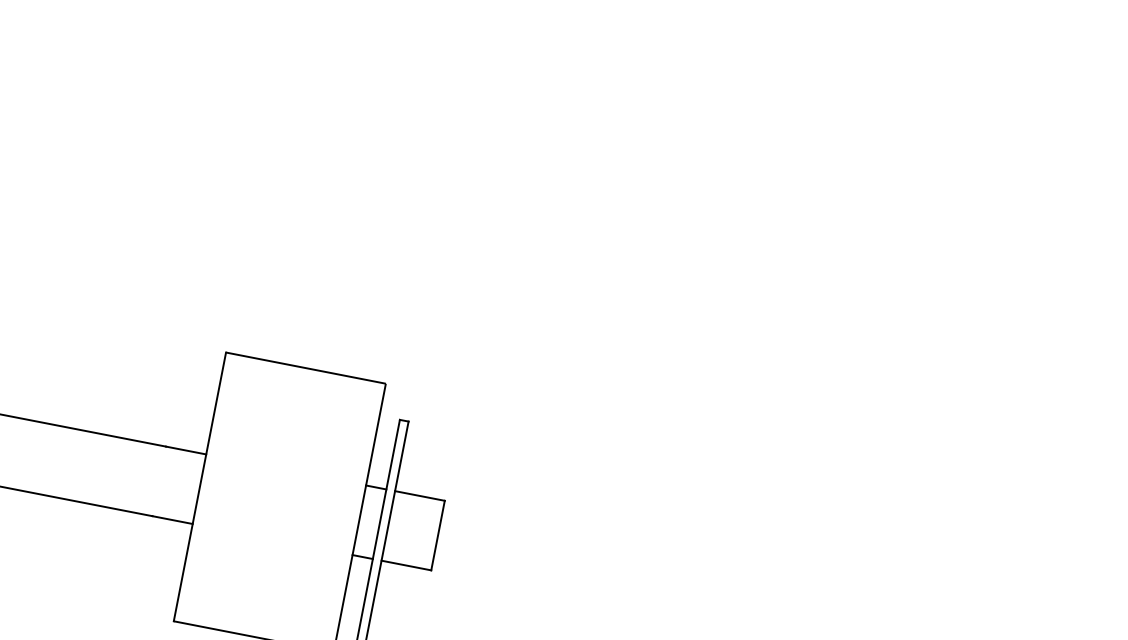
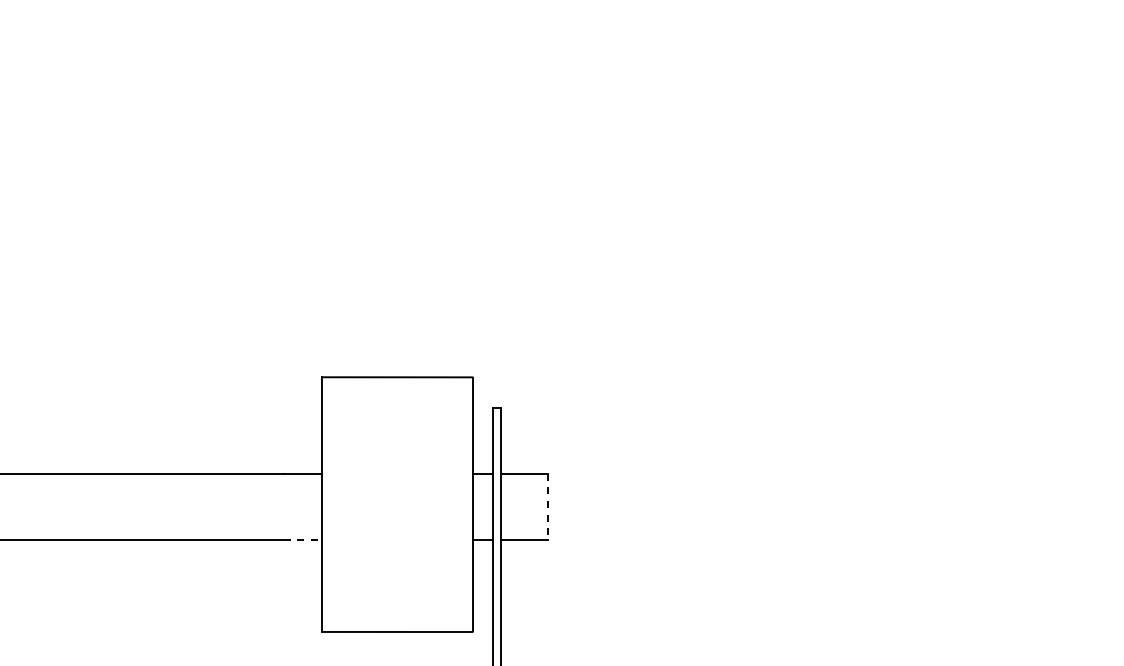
line: (173, 519) -> (303, 539), solid -> dashed
line: (438, 535) -> (548, 506), solid -> dashed

